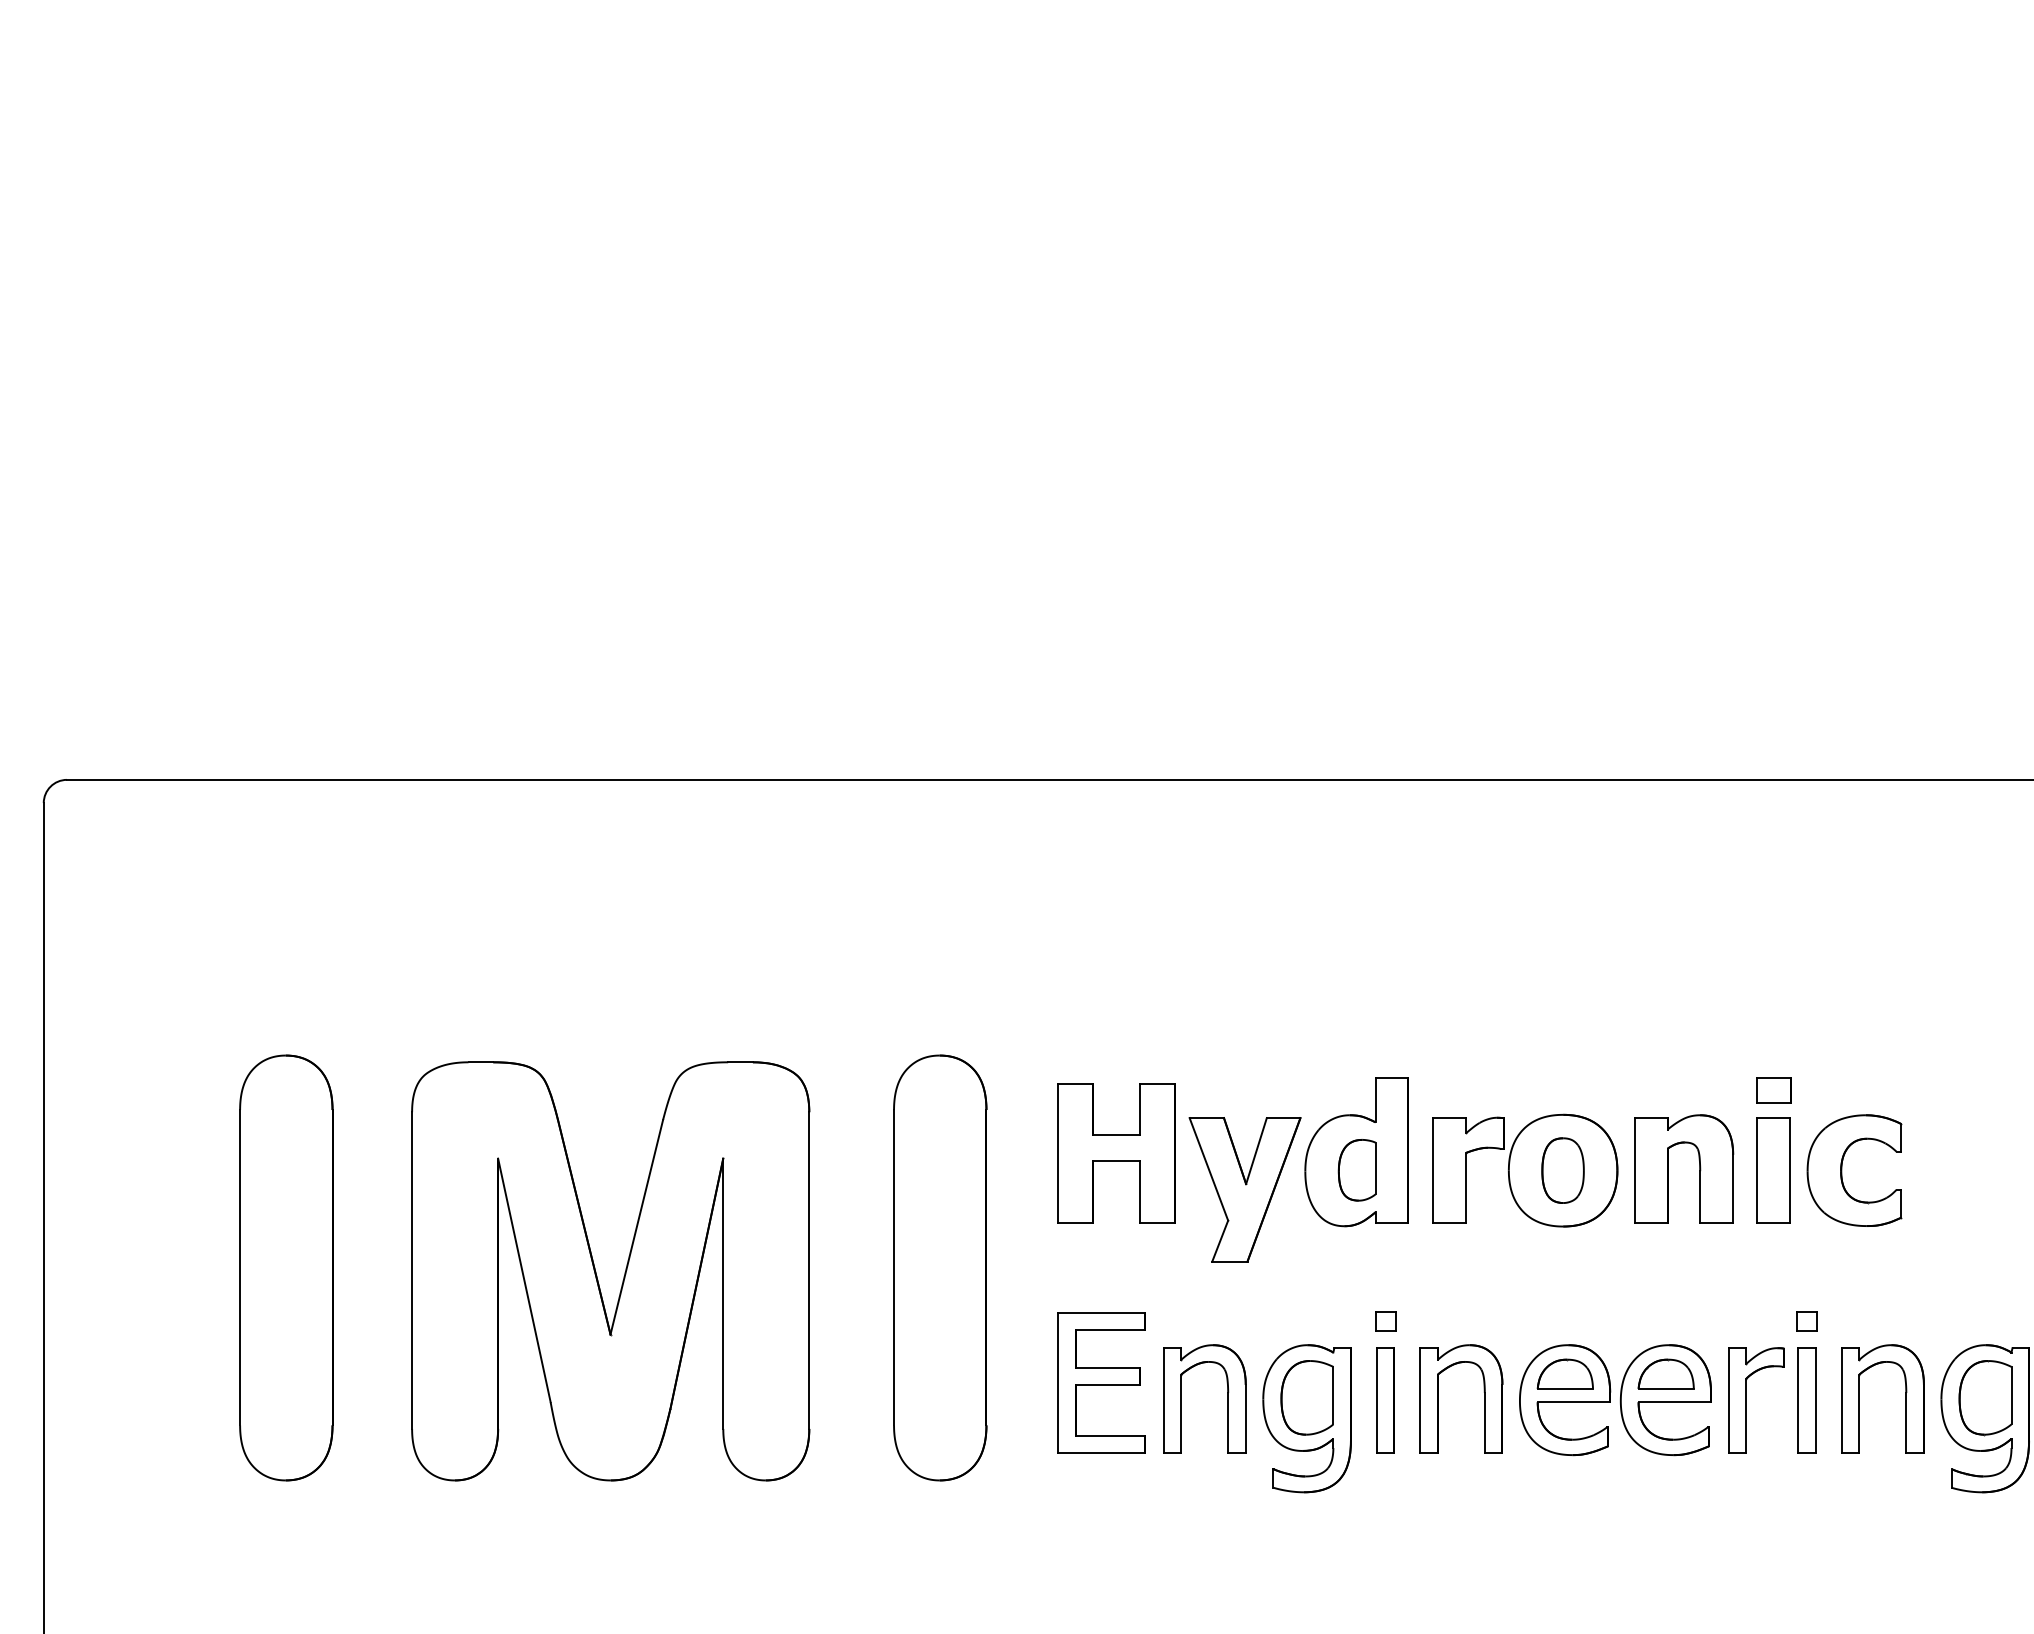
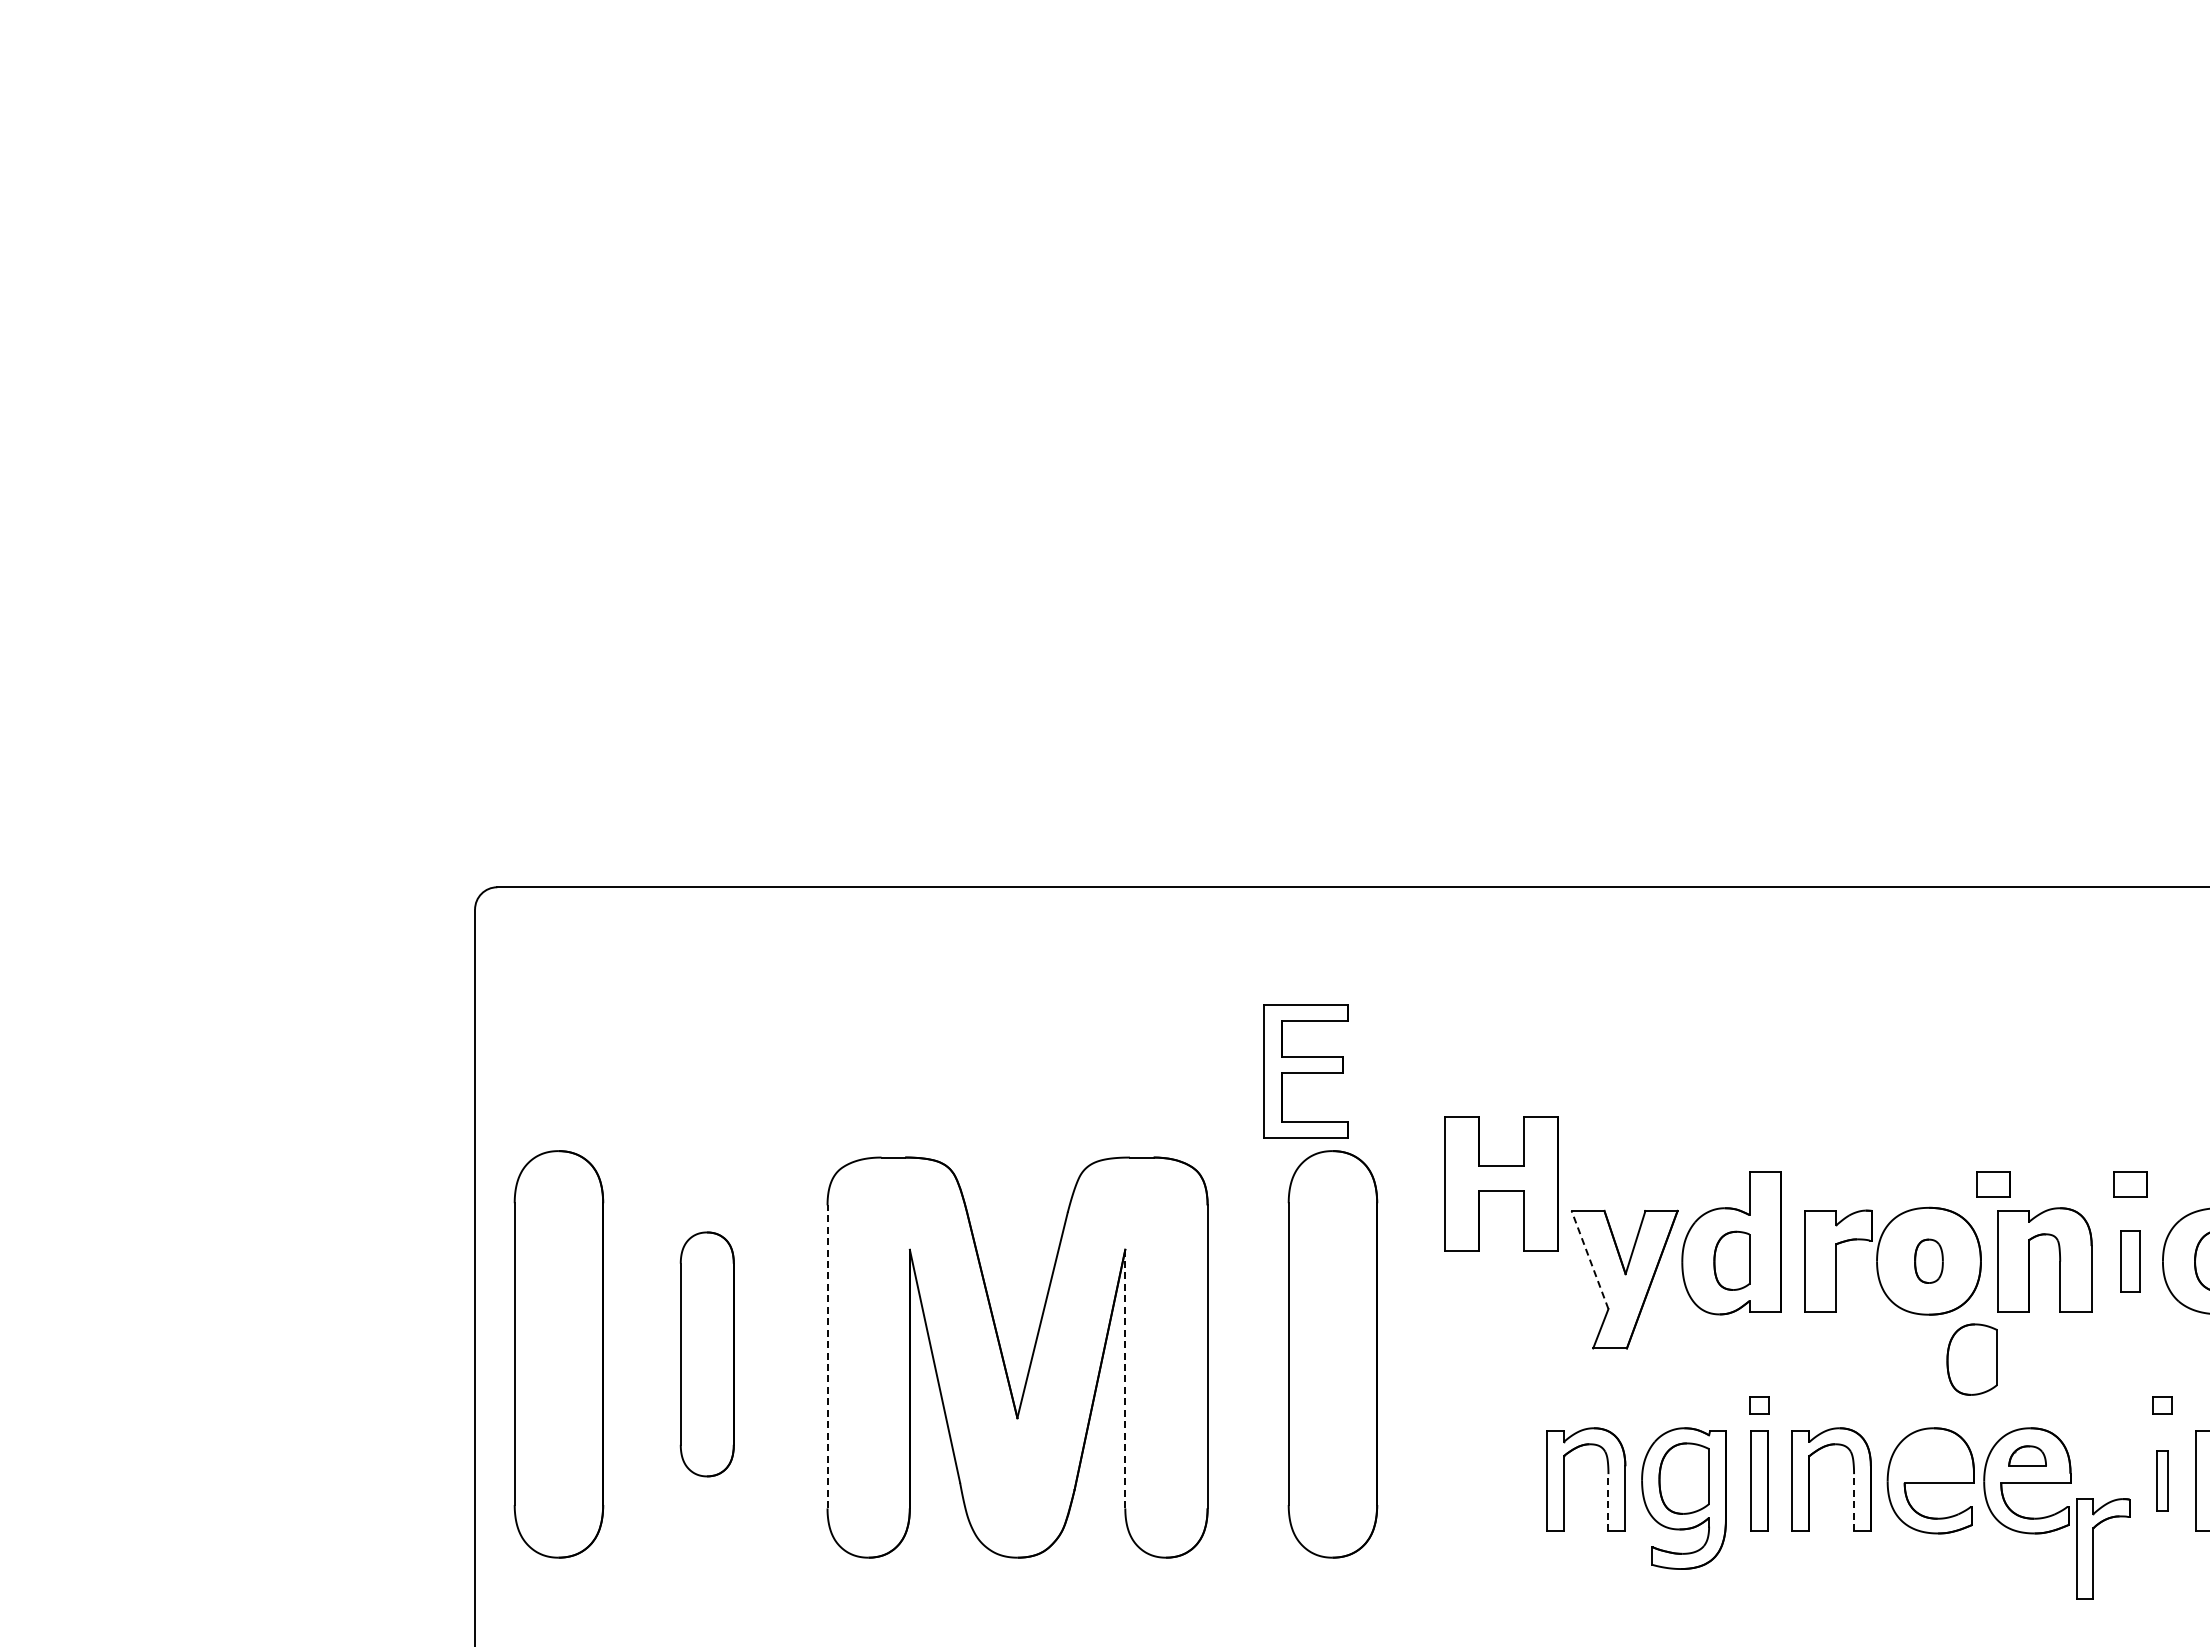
part: (1630, 1090) -> (1993, 1184), added
part: (1116, 1153) -> (1501, 1183), moved
line: (1208, 1168) -> (1589, 1259), solid -> dashed
part: (1562, 1170) -> (1928, 1261), size x0.7
part: (1773, 1170) -> (2130, 1261), size x0.6
part: (130, 1268) -> (558, 1354), added
part: (286, 1268) -> (707, 1354), size x0.6
line: (412, 1270) -> (827, 1356), solid -> dashed
part: (1607, 1273) -> (1971, 1359), added
line: (723, 1293) -> (1125, 1378), solid -> dashed
part: (1564, 1373) -> (1930, 1455), removed
part: (1666, 1373) -> (2027, 1455), size x0.7
part: (1100, 1383) -> (1305, 1071), moved
part: (1746, 1399) -> (2093, 1548), moved
part: (1807, 1399) -> (2162, 1480), size x0.6
line: (1228, 1422) -> (1608, 1502), solid -> dashed
line: (1485, 1422) -> (1854, 1502), solid -> dashed

